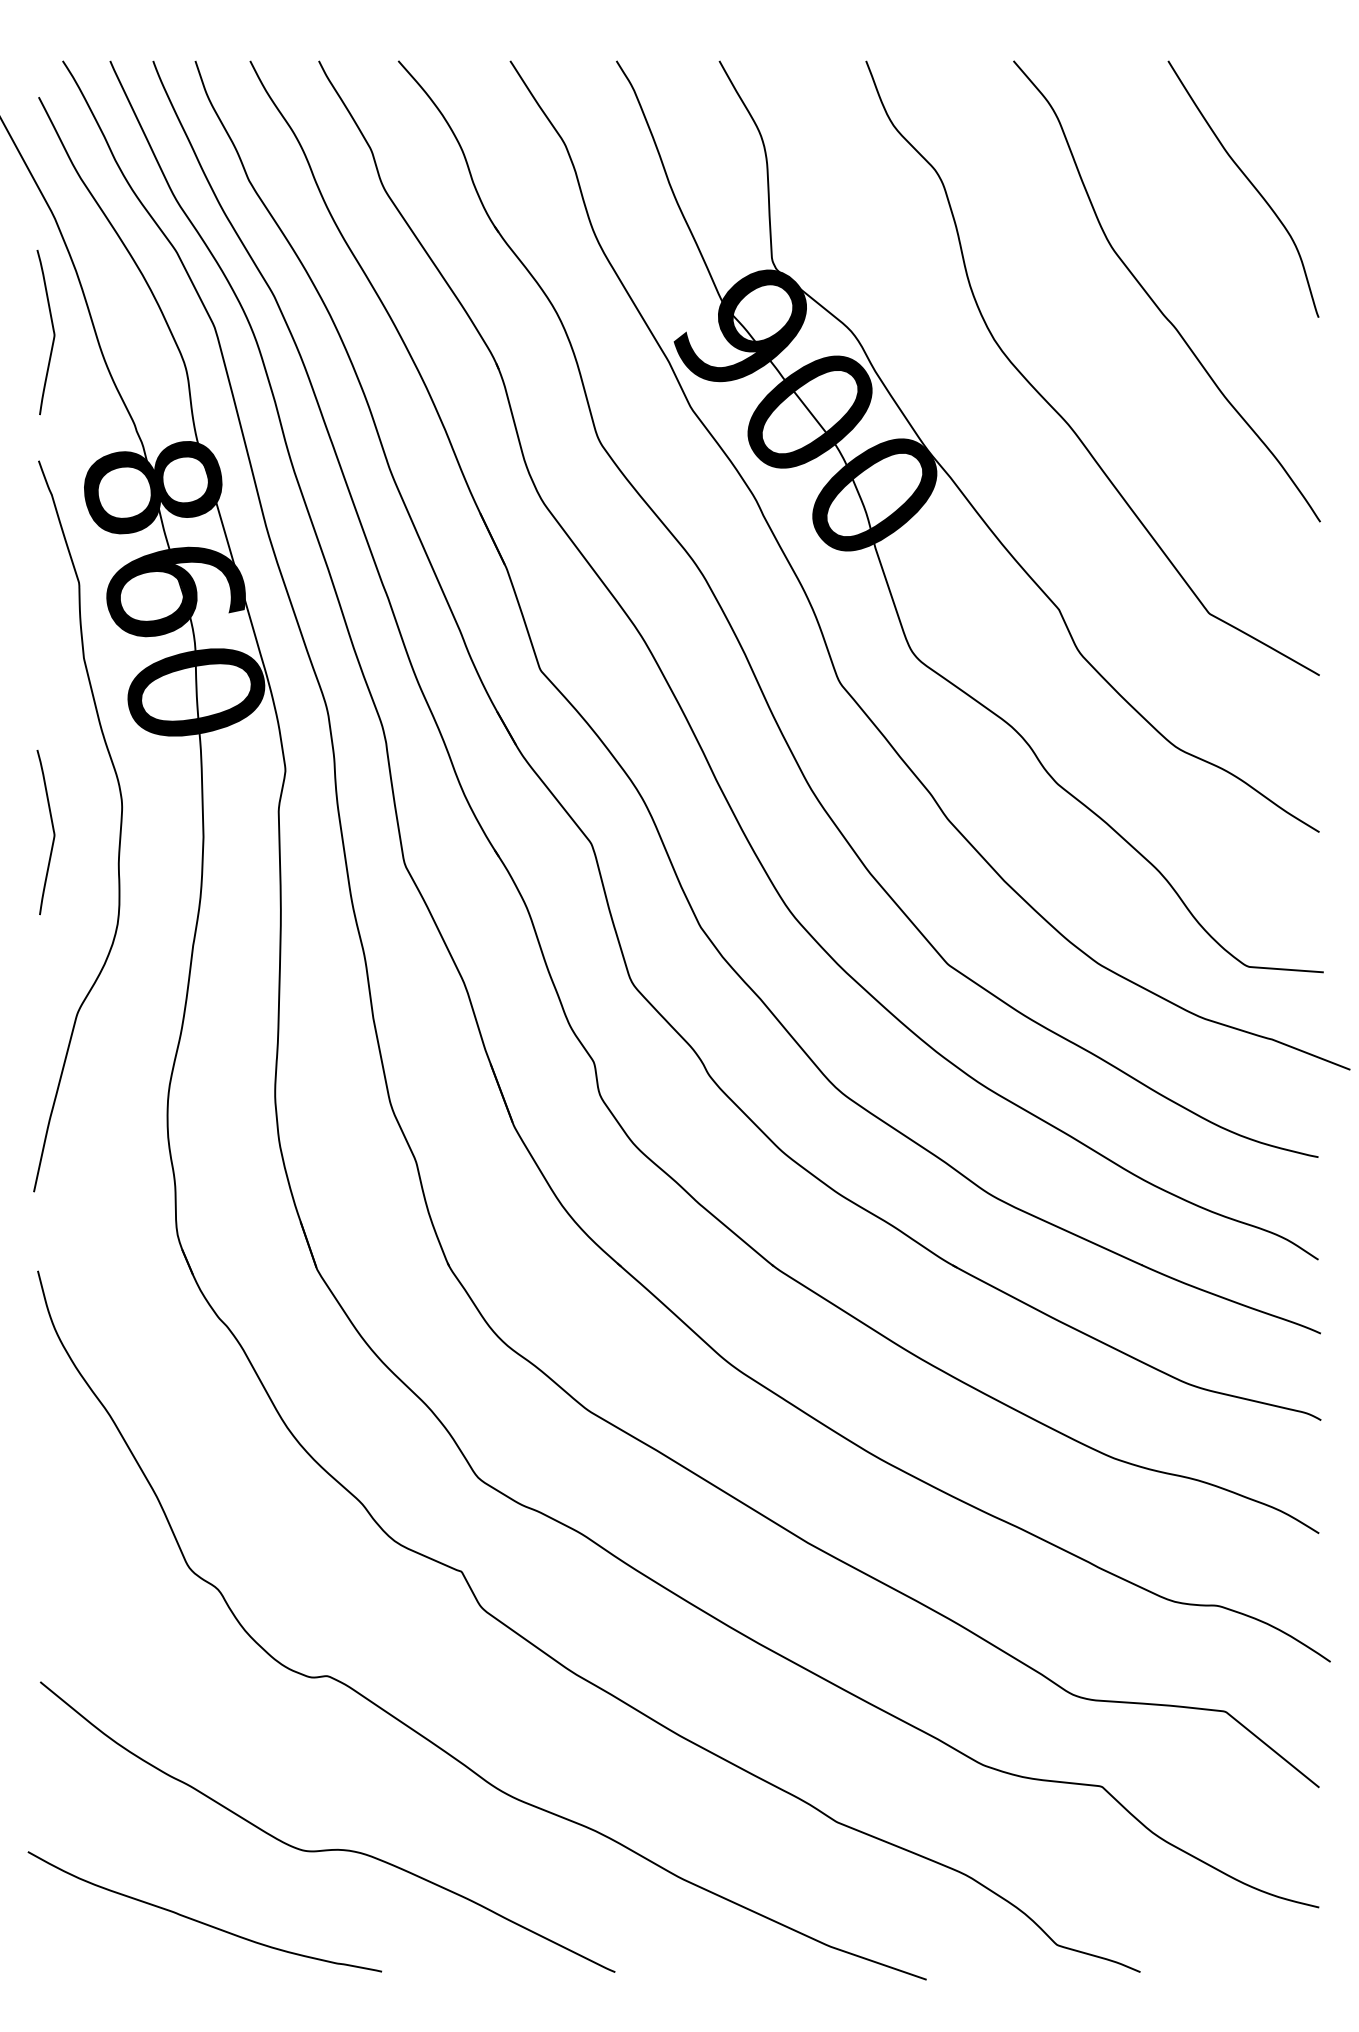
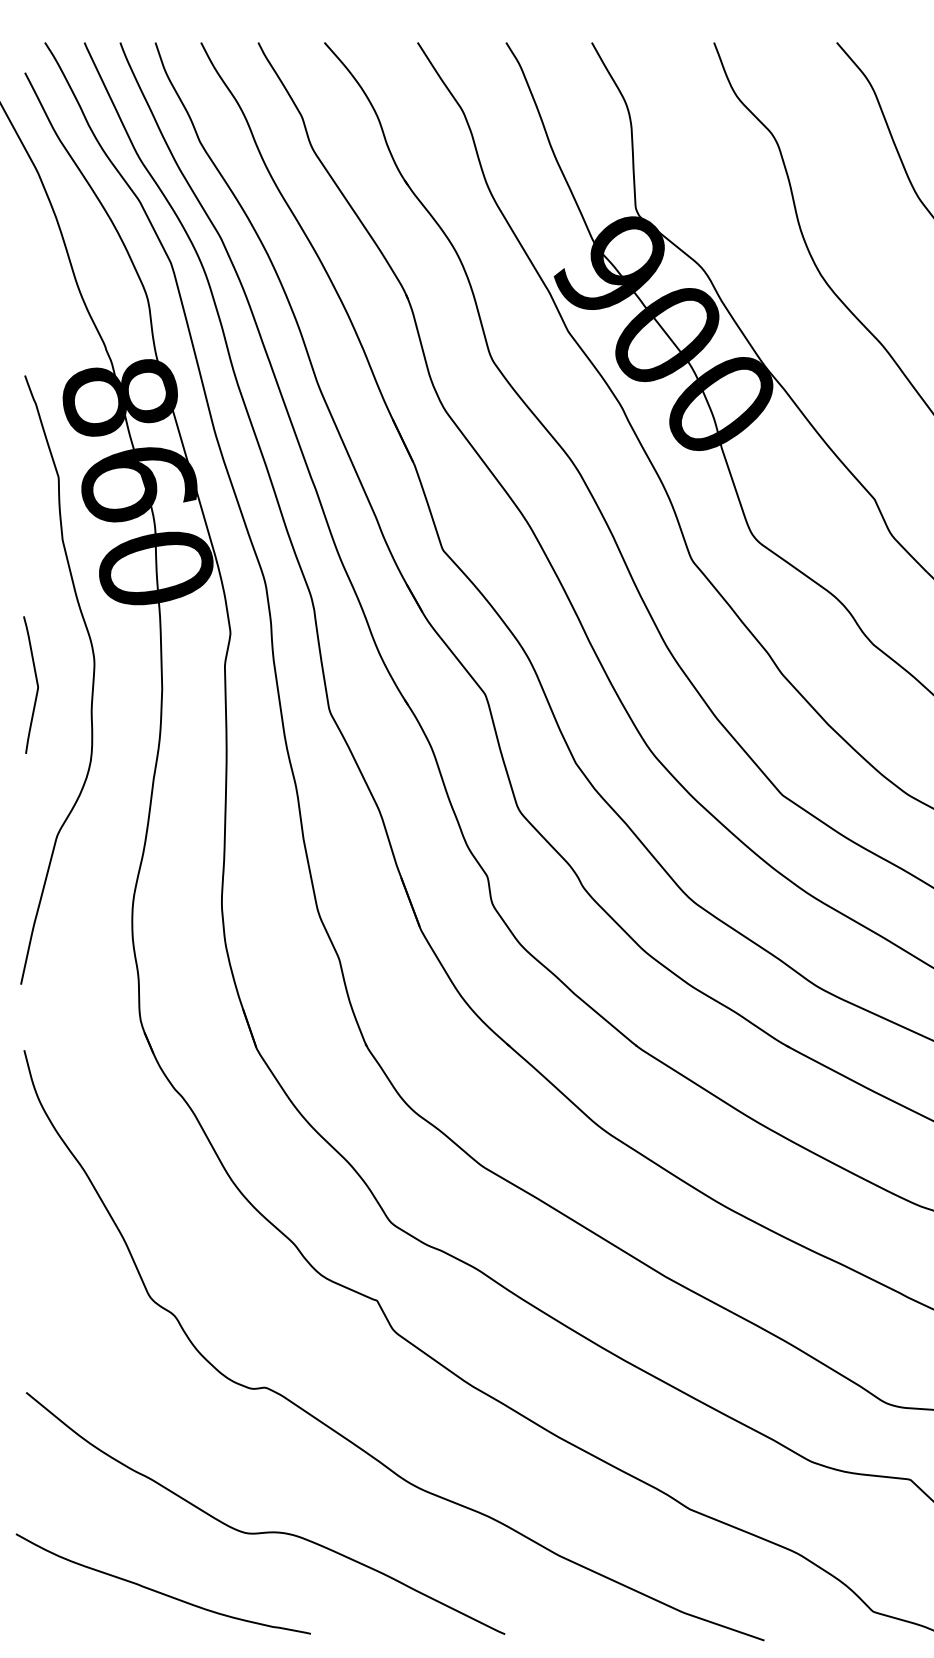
curve: (52, 330) -> (36, 267), removed

